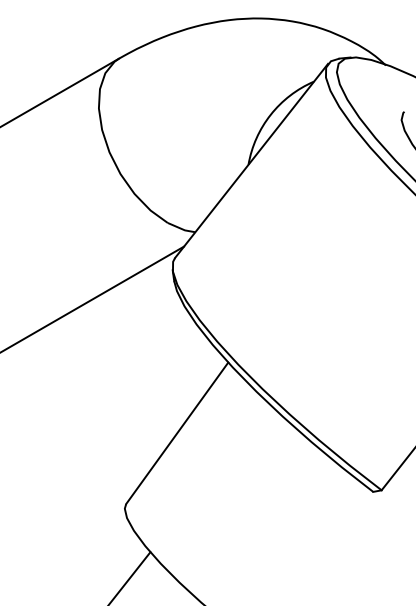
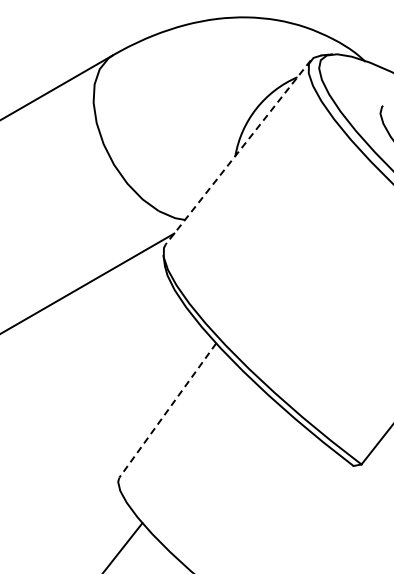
line: (251, 161) -> (238, 152), solid -> dashed
line: (176, 433) -> (167, 410), solid -> dashed

